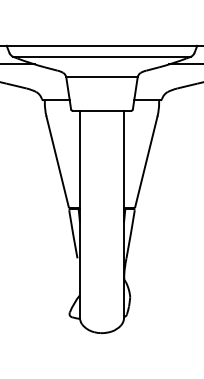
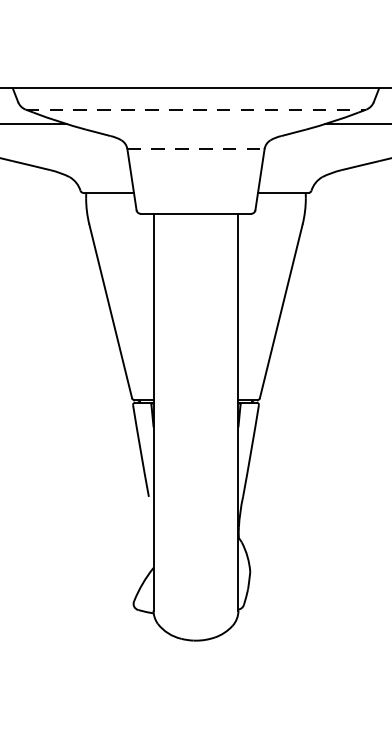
line: (101, 56) -> (195, 108), solid -> dashed
line: (101, 77) -> (195, 149), solid -> dashed

